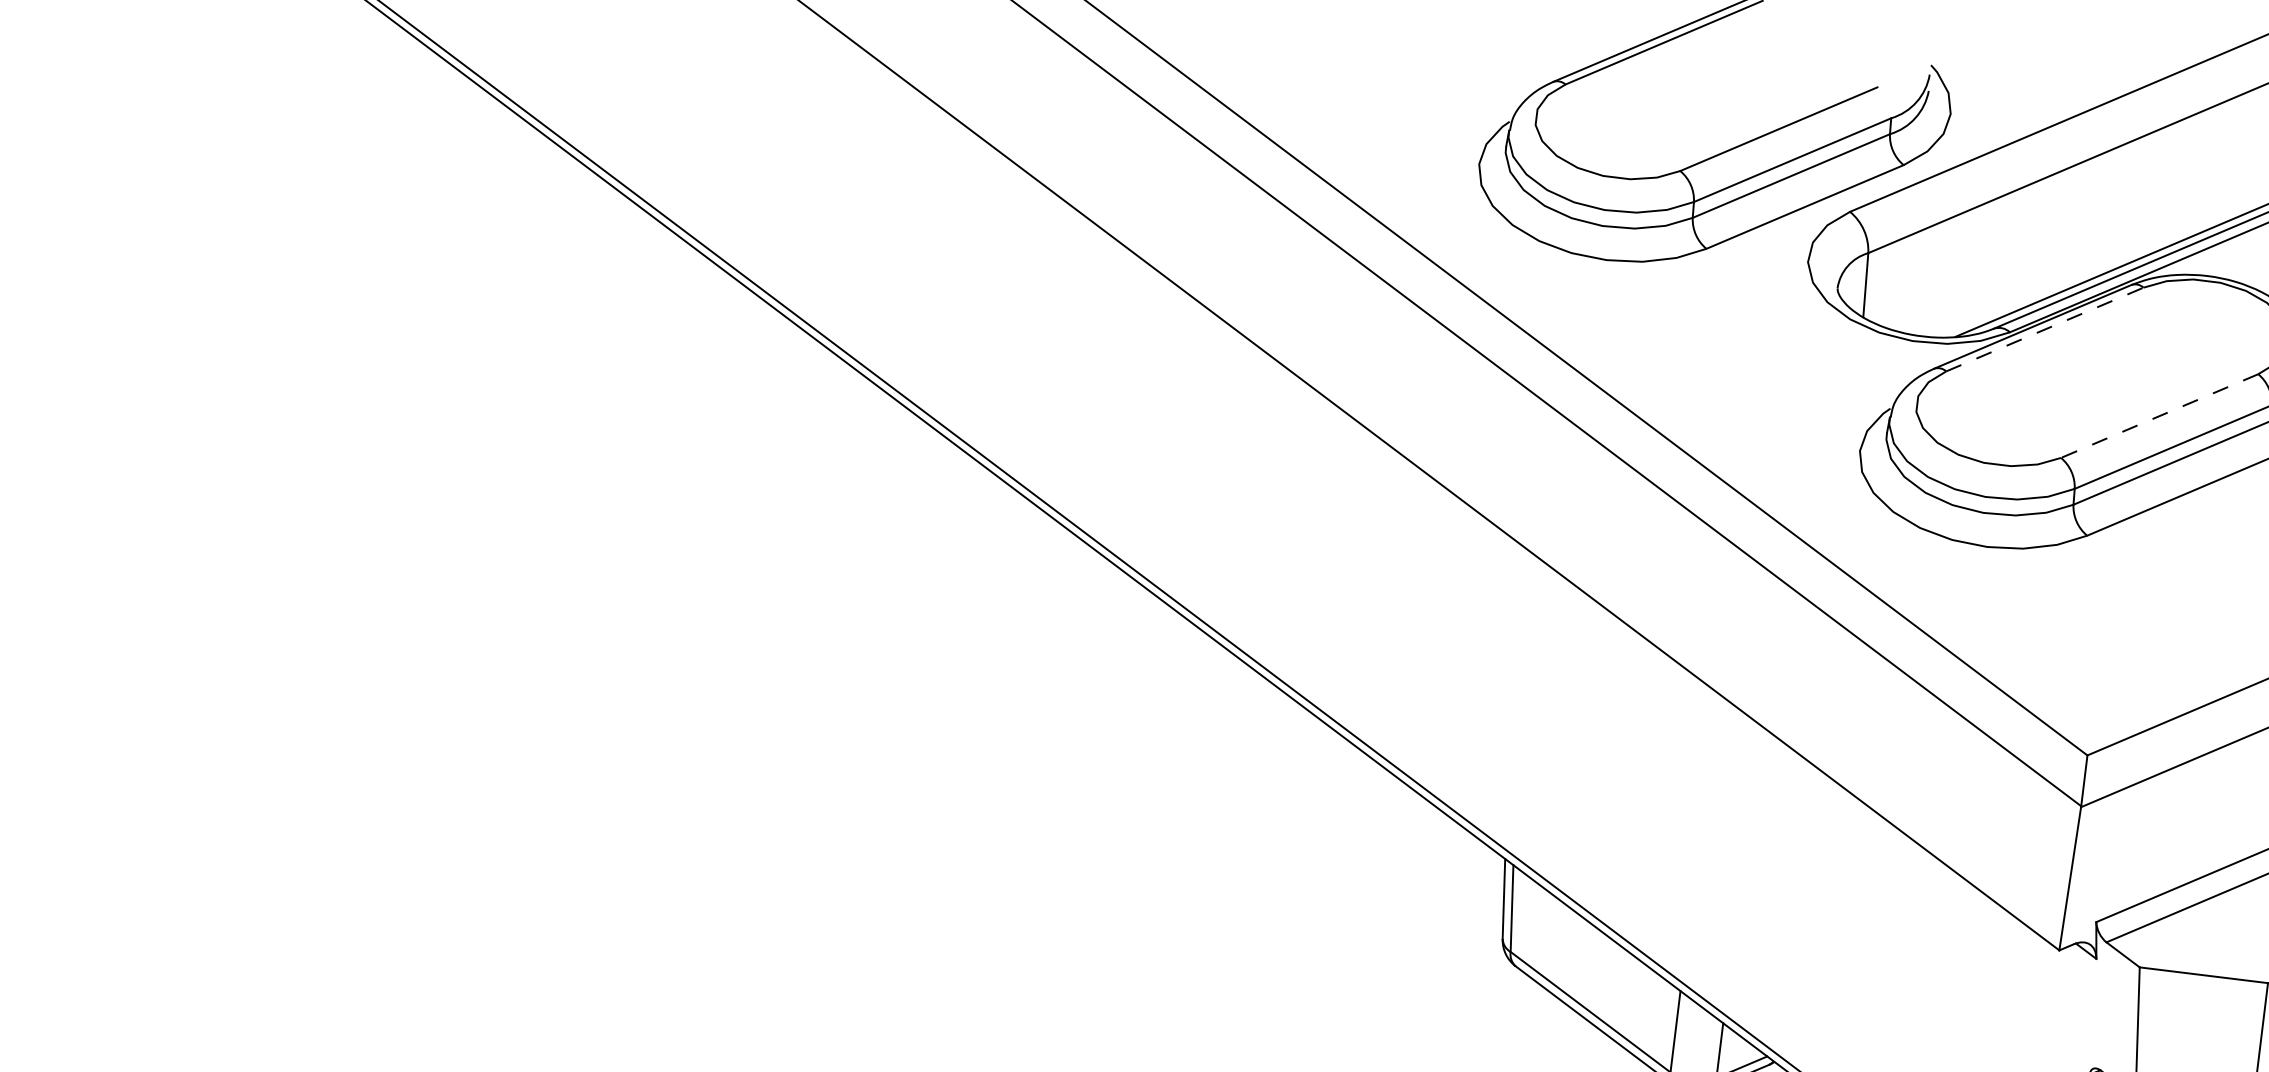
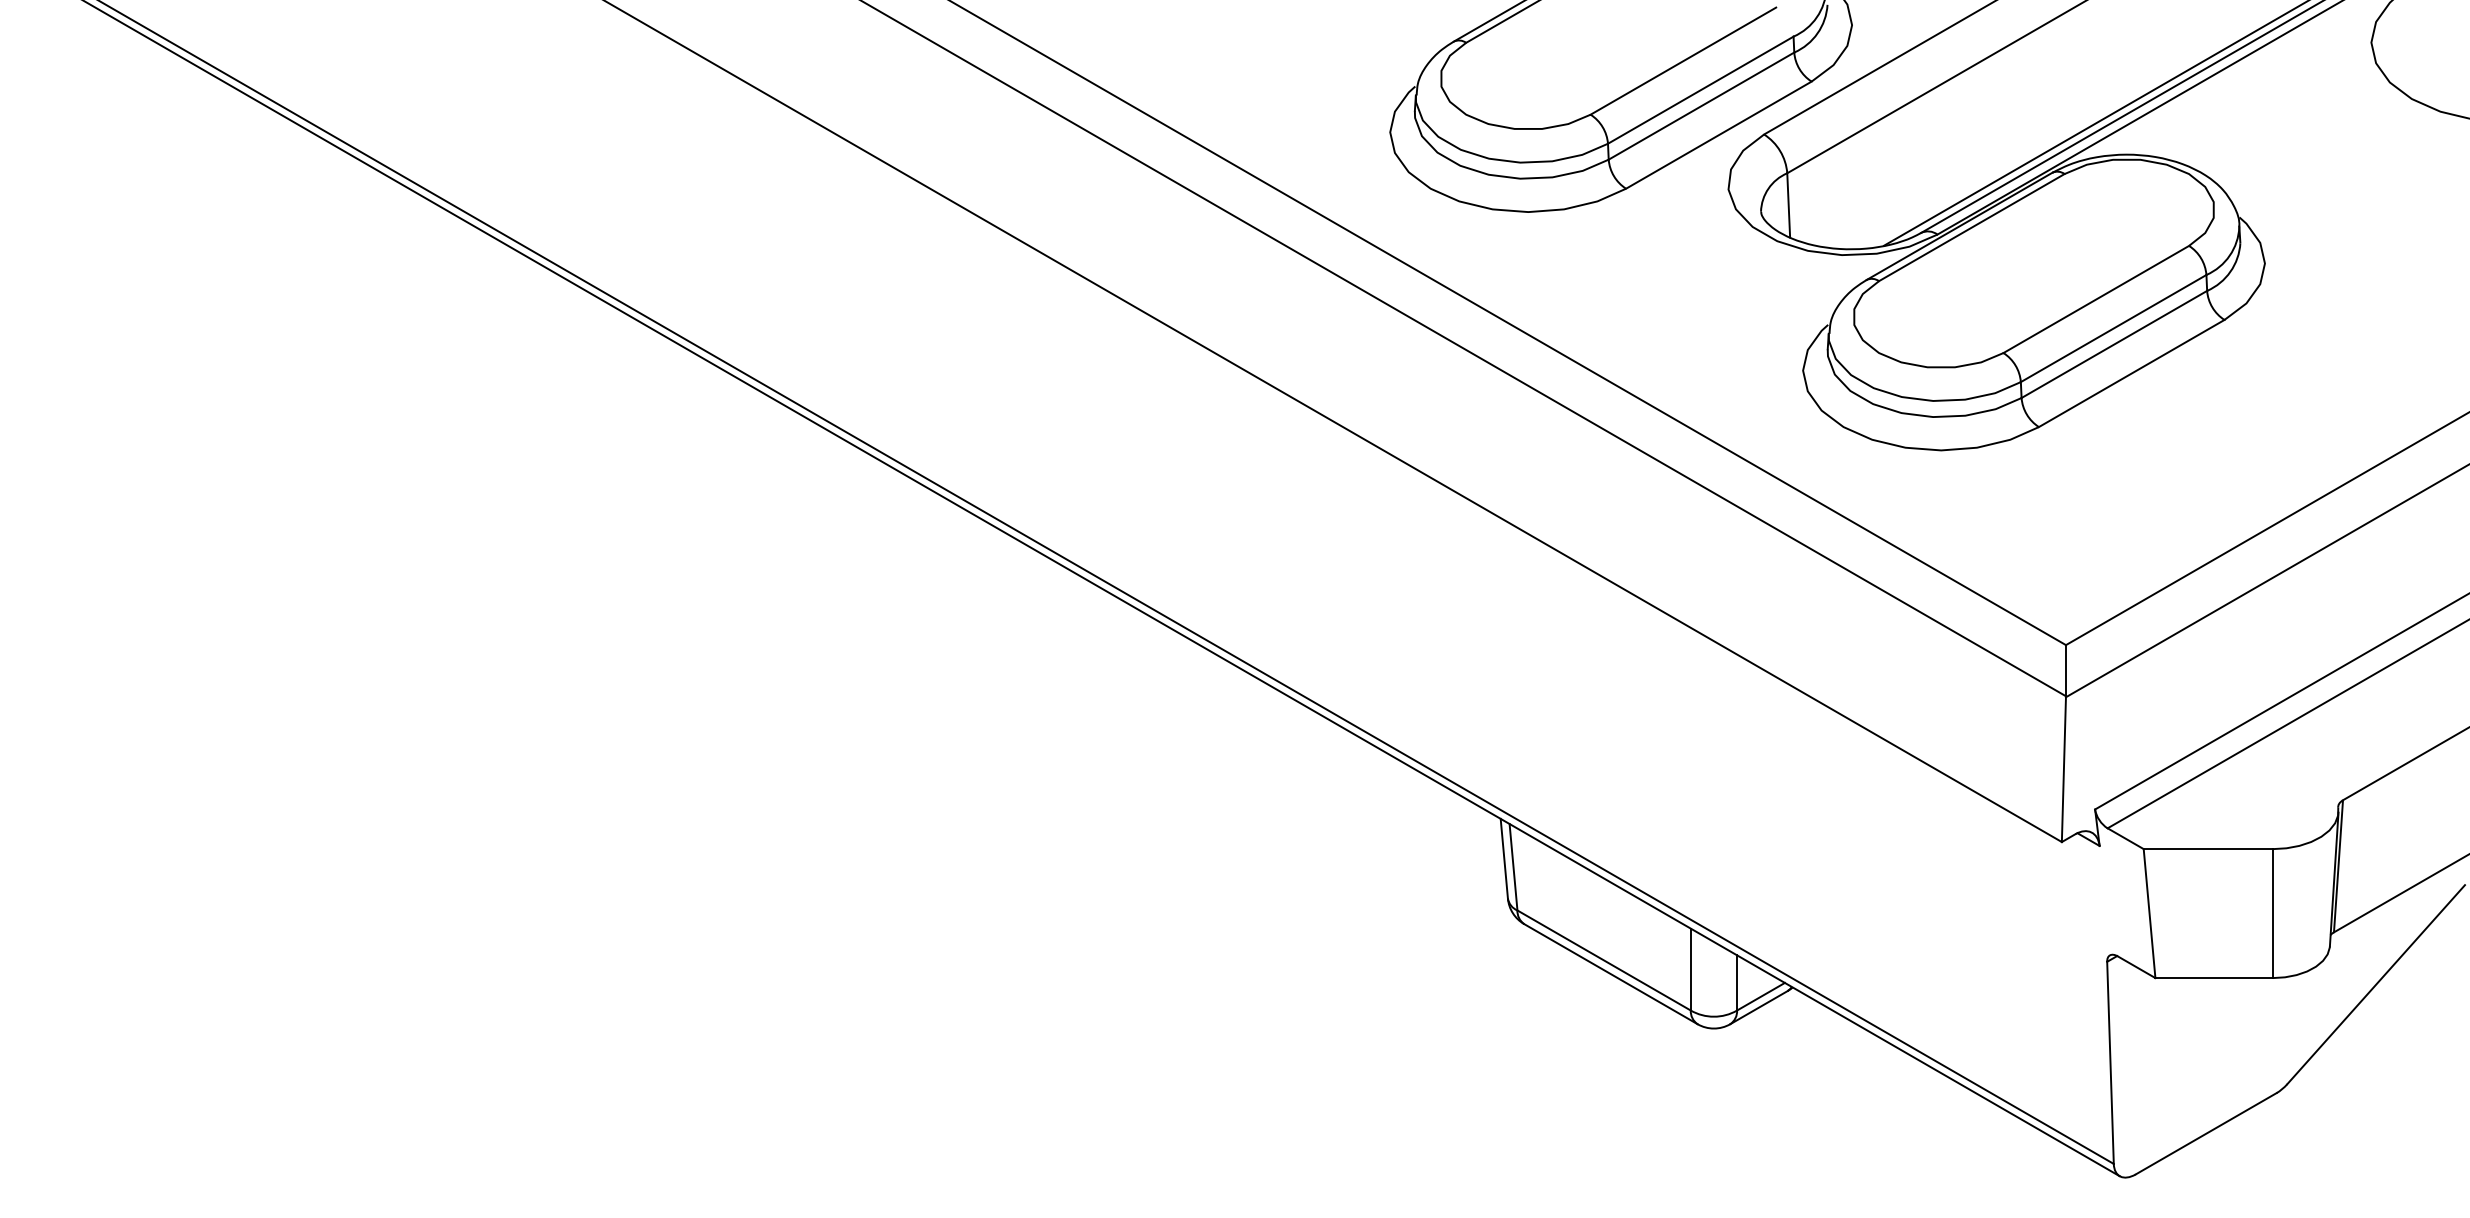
line: (2045, 329) -> (1972, 227), dashed -> solid
line: (2158, 415) -> (2095, 299), dashed -> solid

